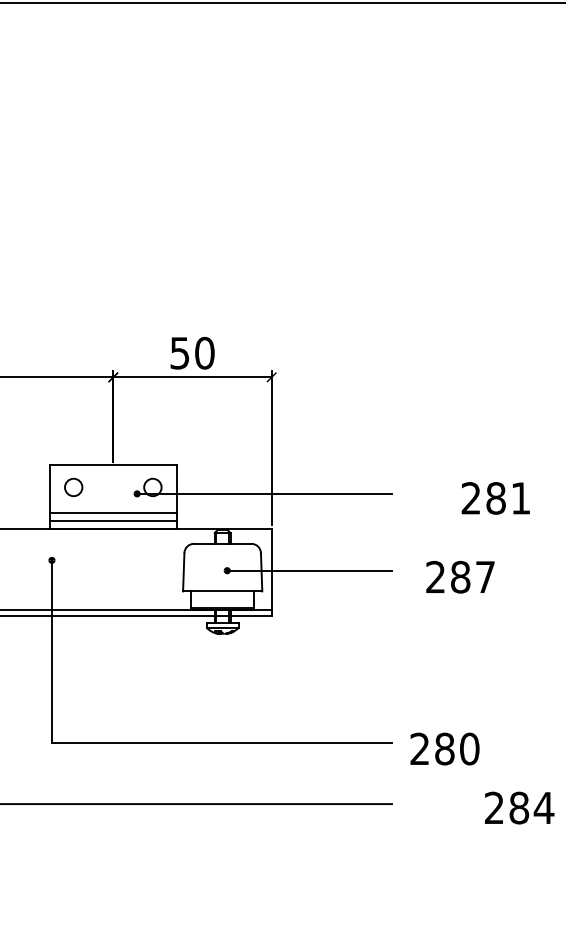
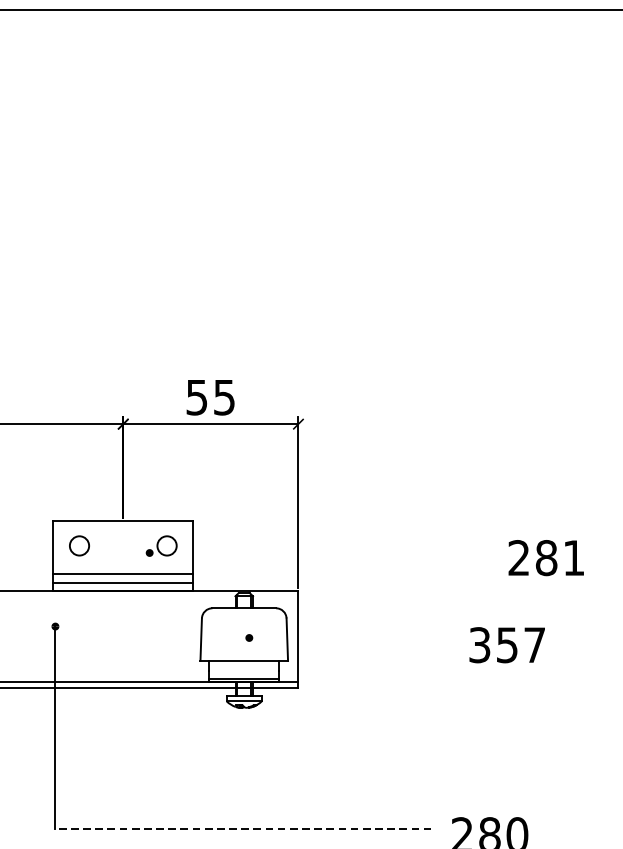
text: (204, 352) -> (224, 396), 50 -> 55
line: (264, 493) -> (290, 552), removed
line: (309, 570) -> (340, 637), removed
text: (448, 576) -> (493, 644), 287 -> 357
line: (221, 743) -> (242, 829), solid -> dashed

